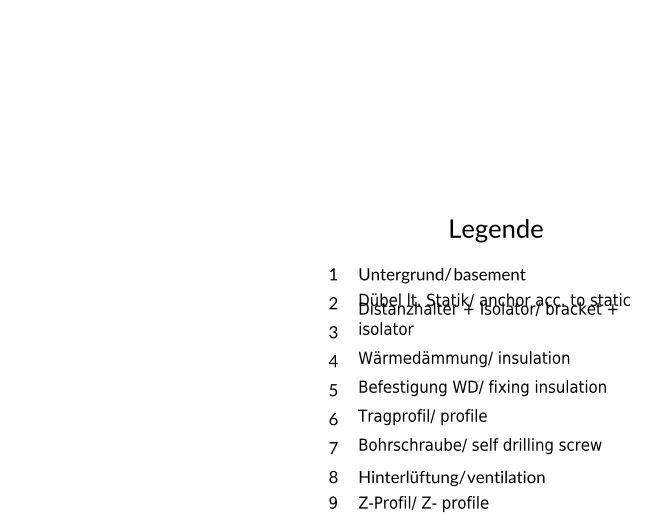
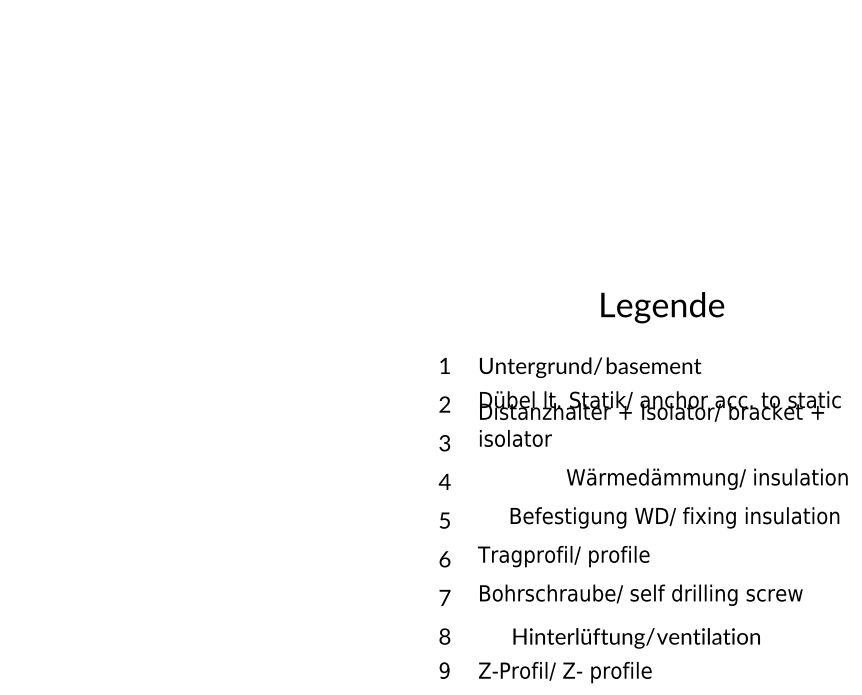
text: (464, 359) -> (707, 479), moved
text: (482, 388) -> (674, 518), moved
text: (451, 478) -> (635, 638), moved

